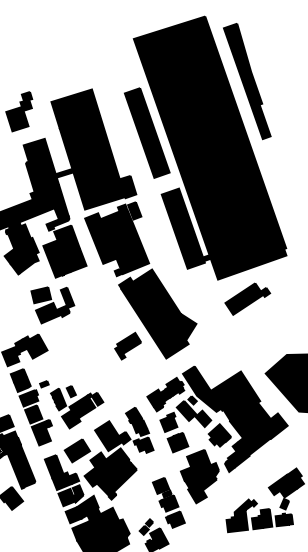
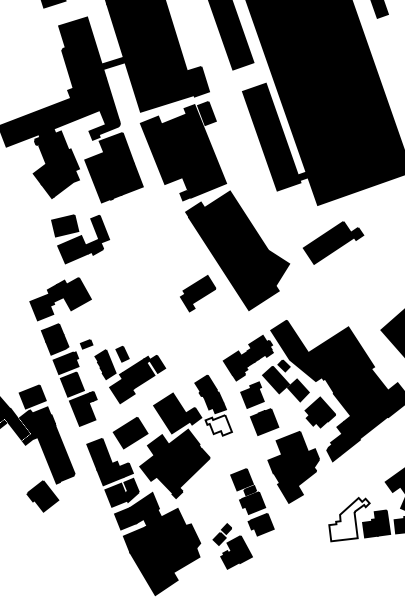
part: (247, 298) -> (333, 242), moved
part: (52, 305) -> (80, 239), moved
fill: (143, 444) -> (218, 424), removed
fill: (241, 515) -> (349, 519), removed

